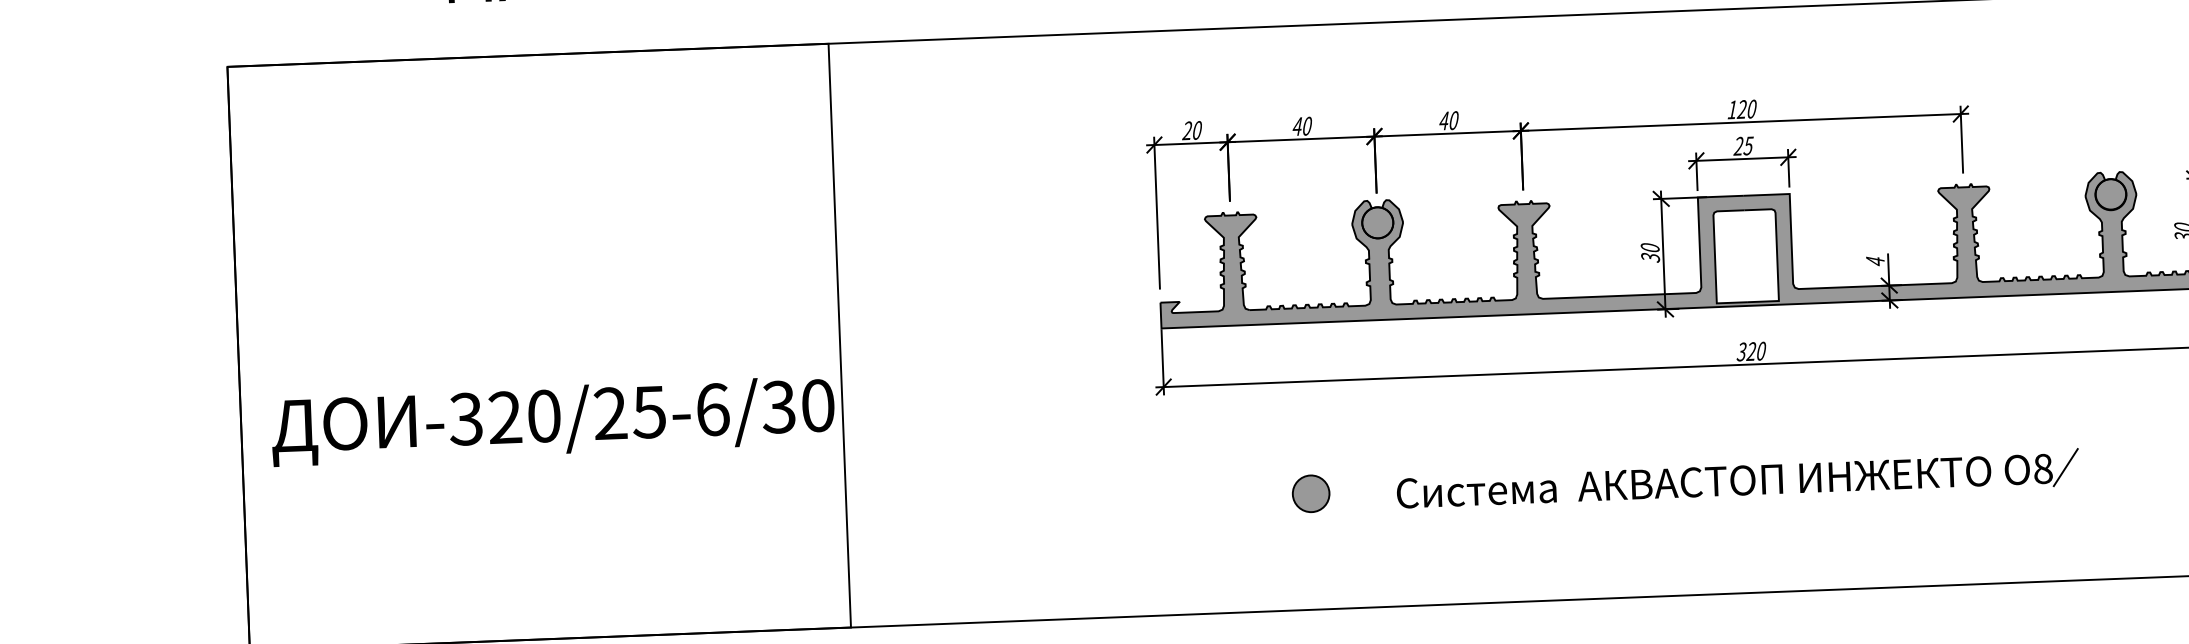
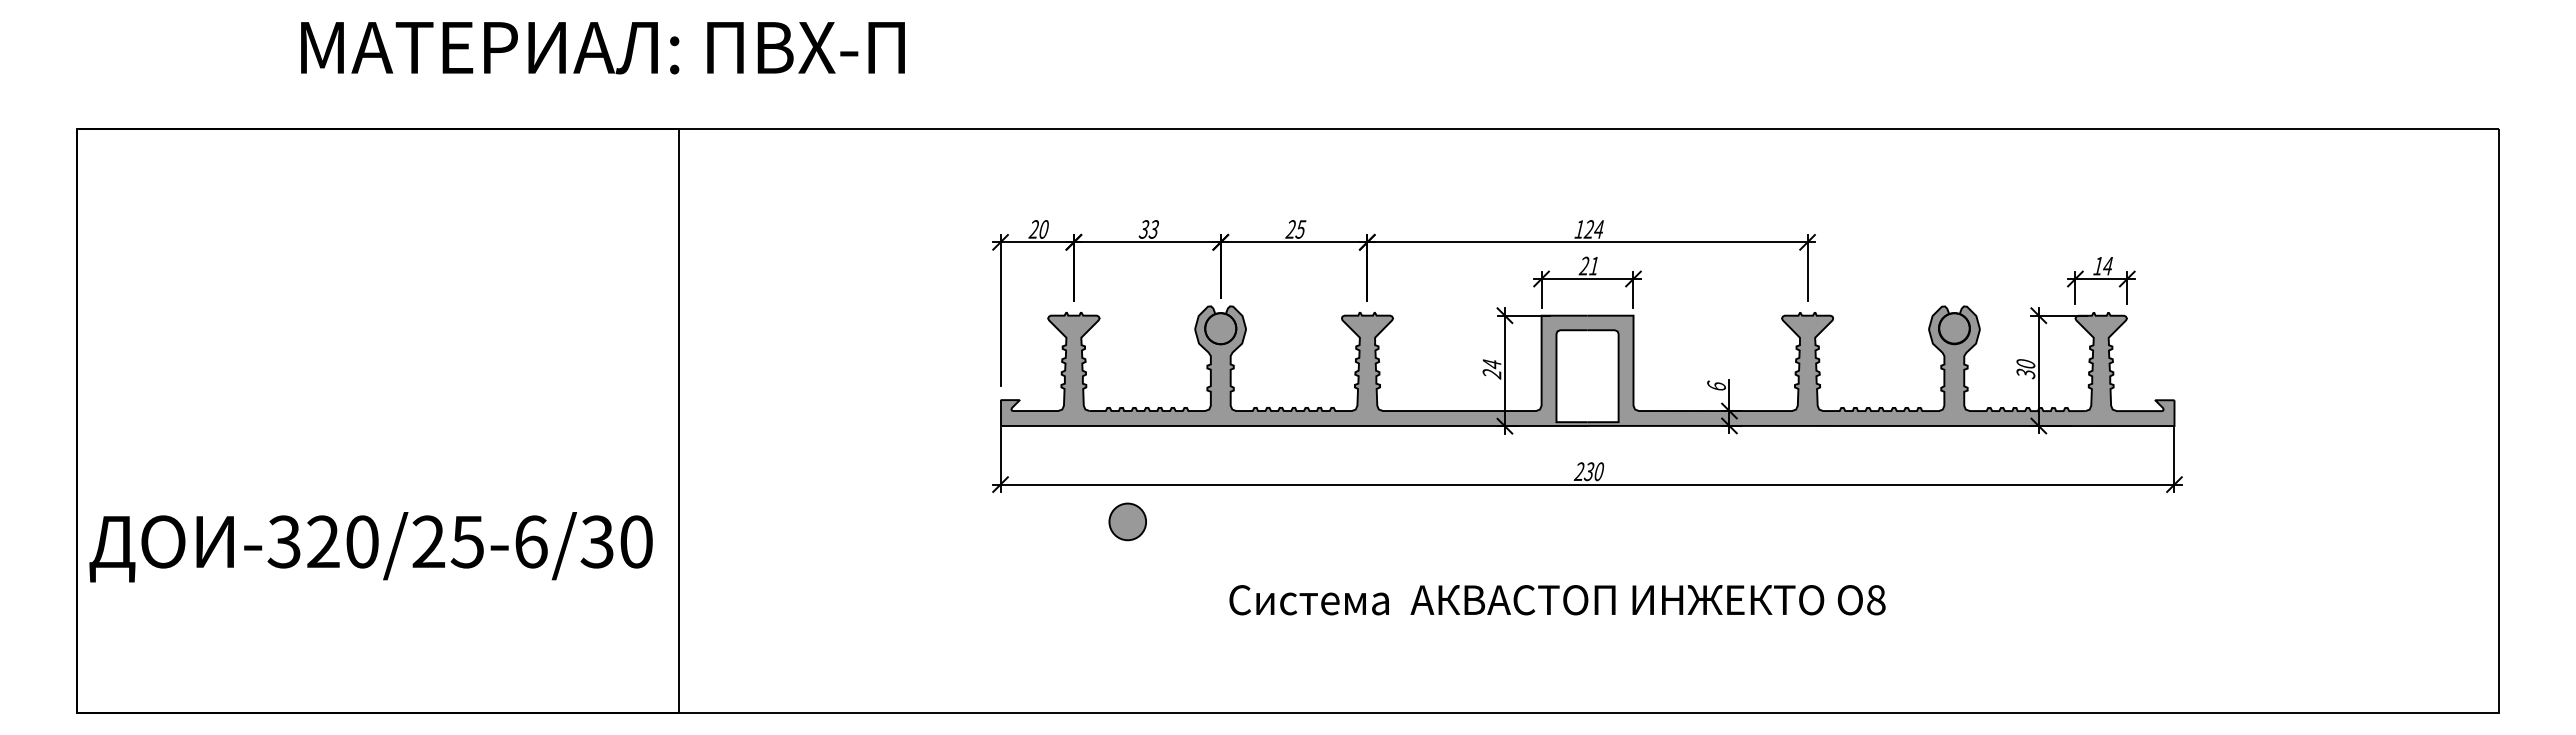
text: (1751, 109) -> (1598, 229), 120 -> 124
text: (1448, 120) -> (1295, 229), 40 -> 25
text: (1301, 126) -> (1148, 229), 40 -> 33
text: (1747, 146) -> (1593, 266), 25 -> 21
text: (1649, 253) -> (1491, 369), 30 -> 24
text: (1875, 260) -> (1716, 385), 4 -> 6
text: (1745, 351) -> (1583, 471), 320 -> 230
text: (552, 421) -> (370, 547), moved
line: (2065, 467) -> (1898, 599), removed
part: (1310, 493) -> (1127, 521), moved

